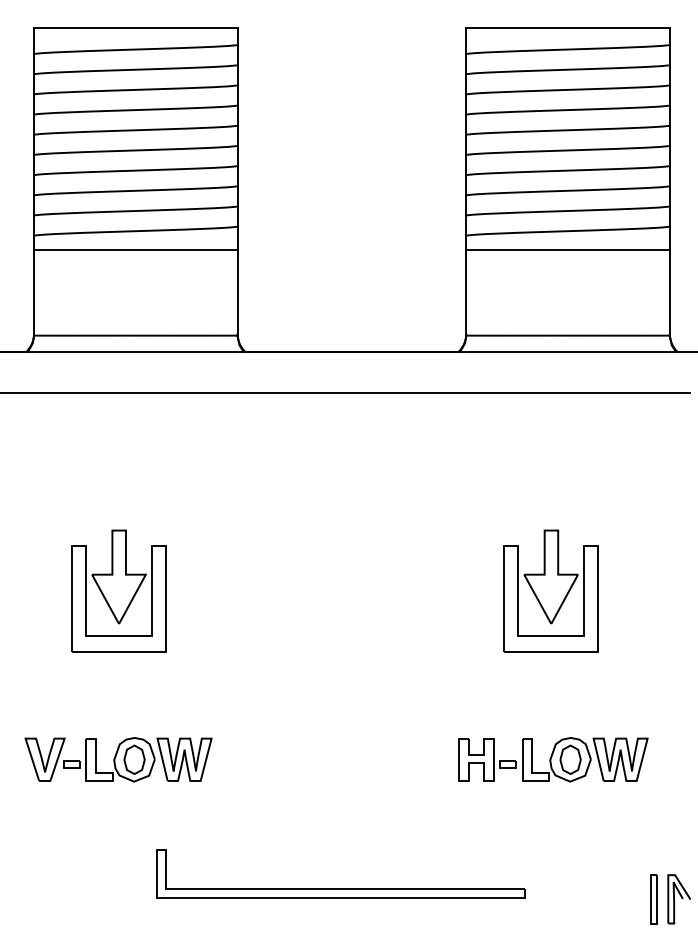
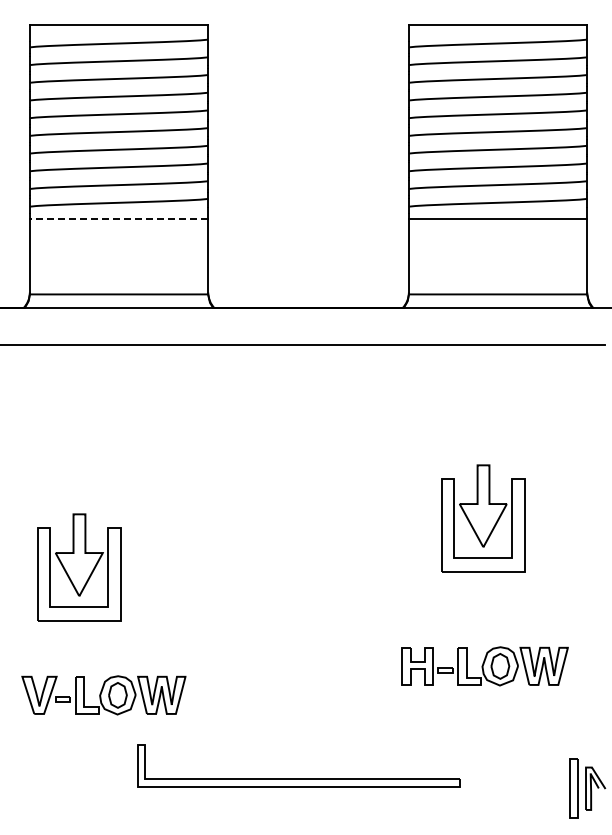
line: (135, 250) -> (118, 219), solid -> dashed
part: (119, 591) -> (79, 567), moved
part: (118, 759) -> (103, 695), moved
part: (654, 899) -> (573, 788), size x1.4

